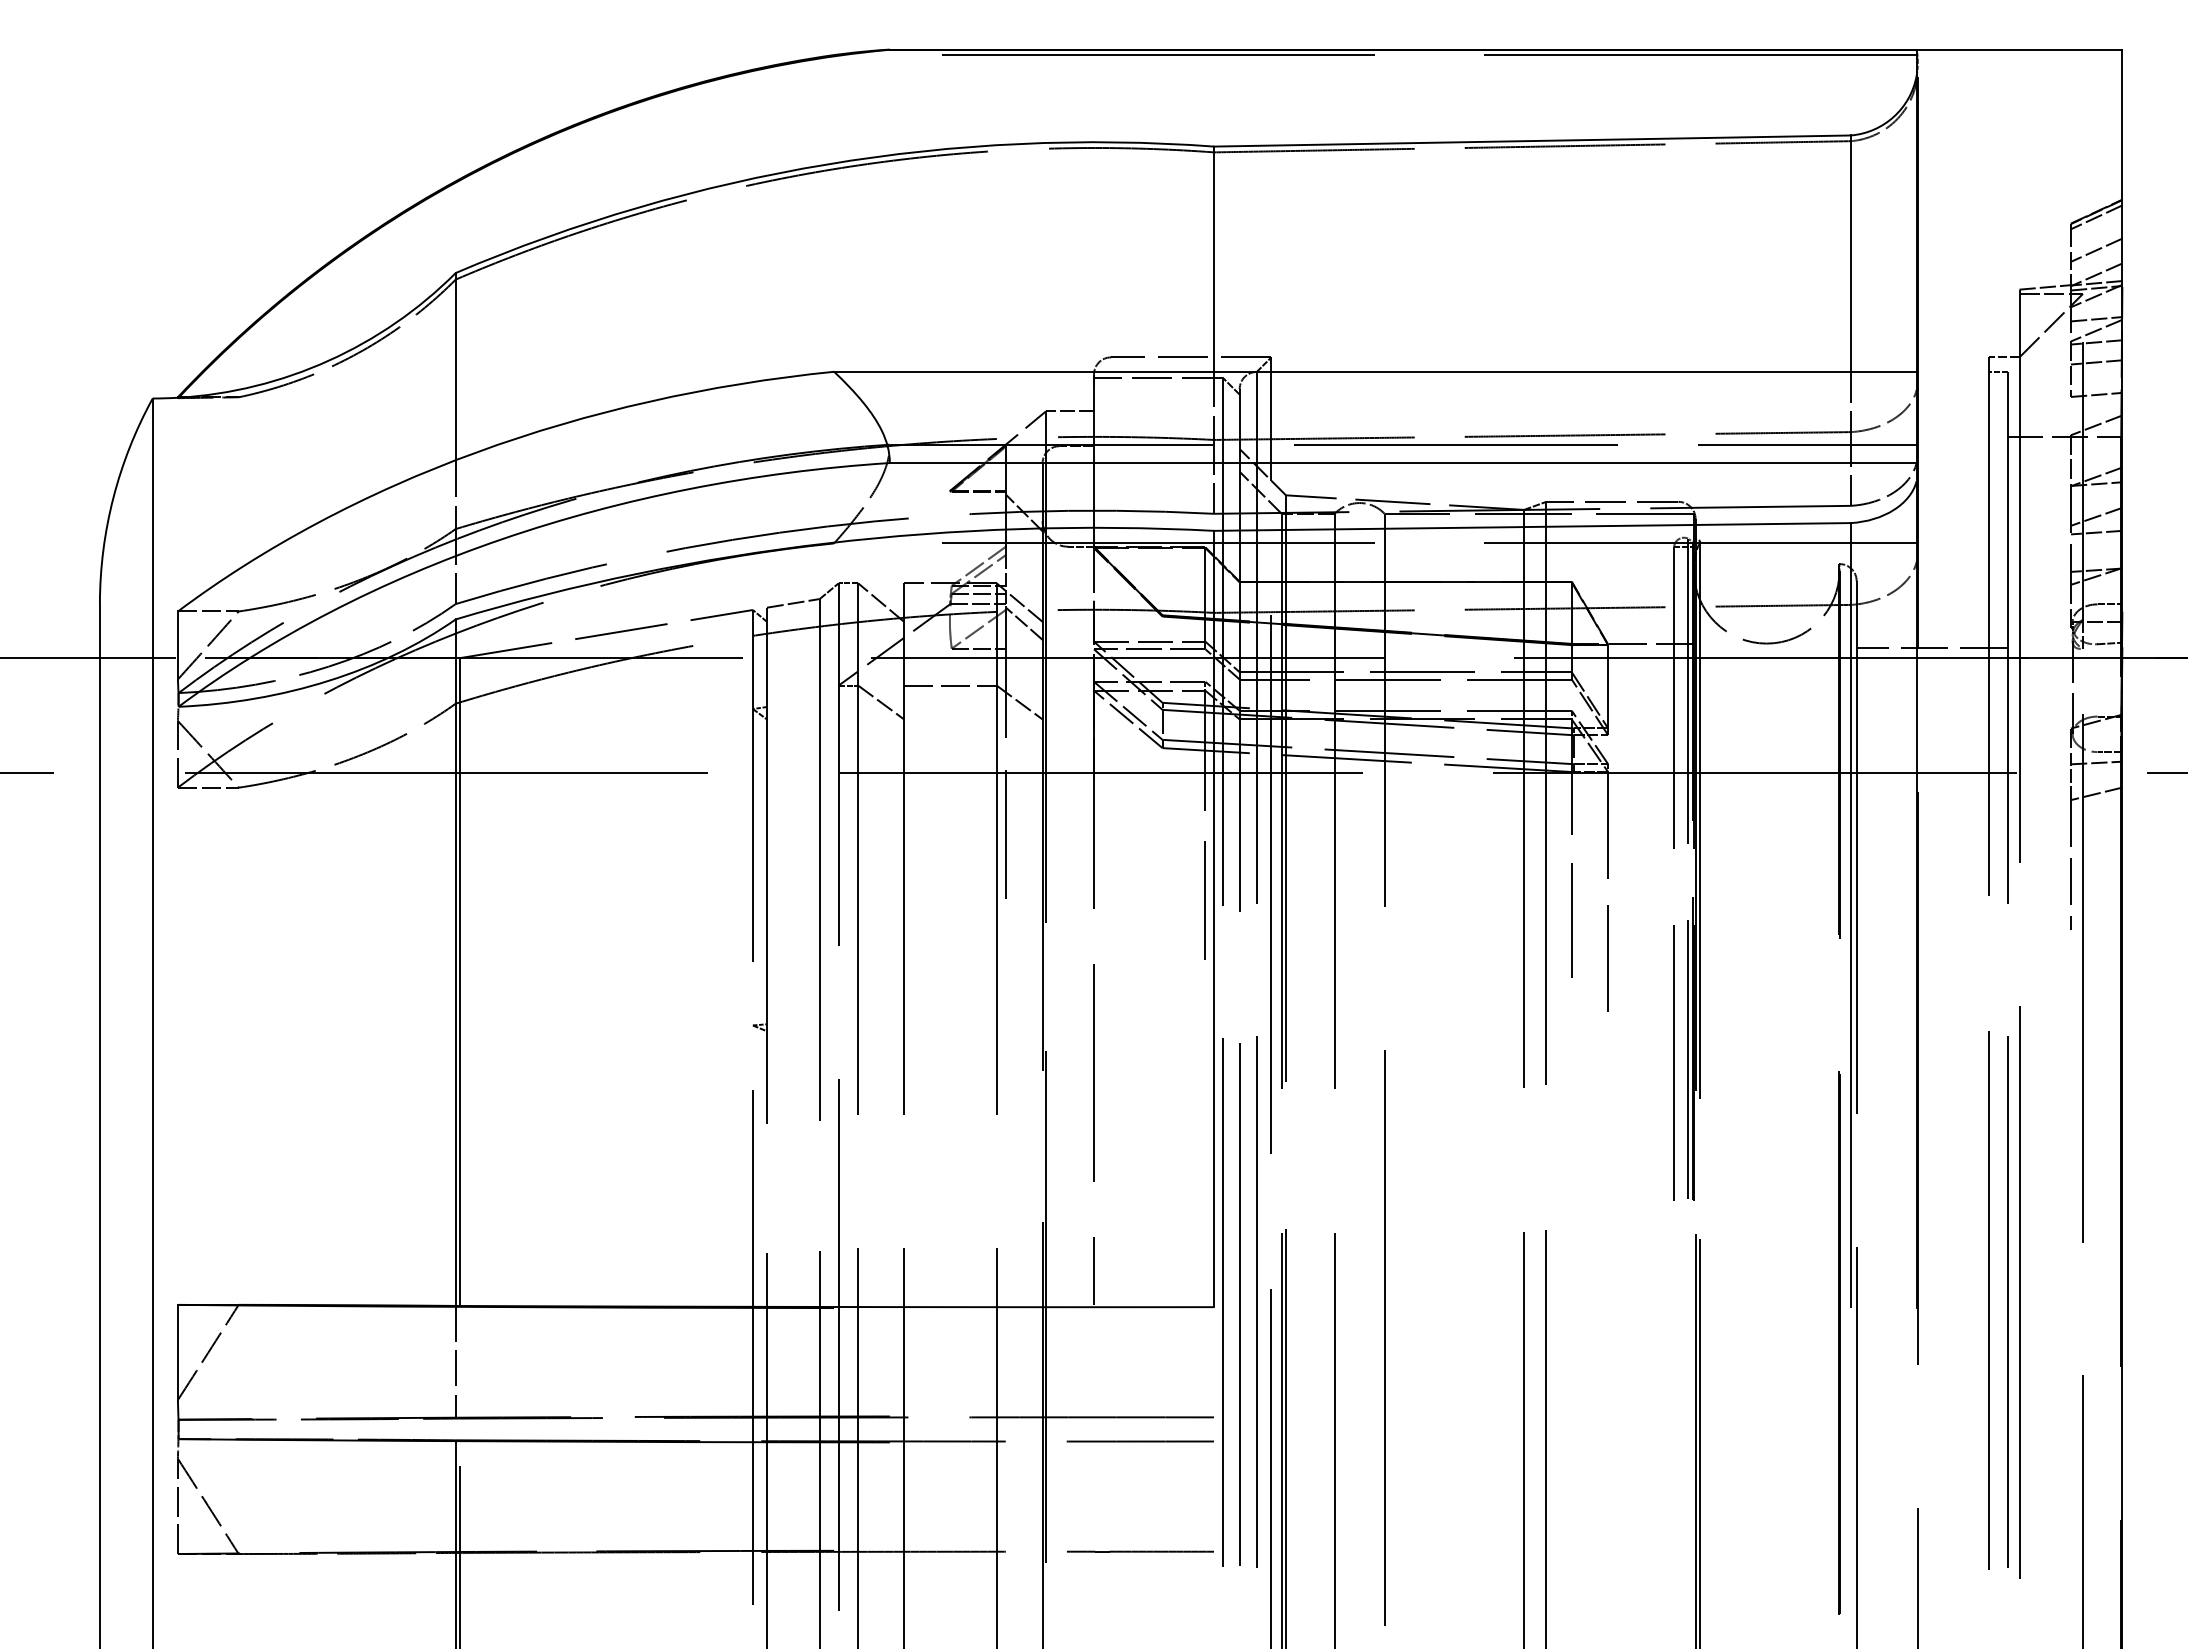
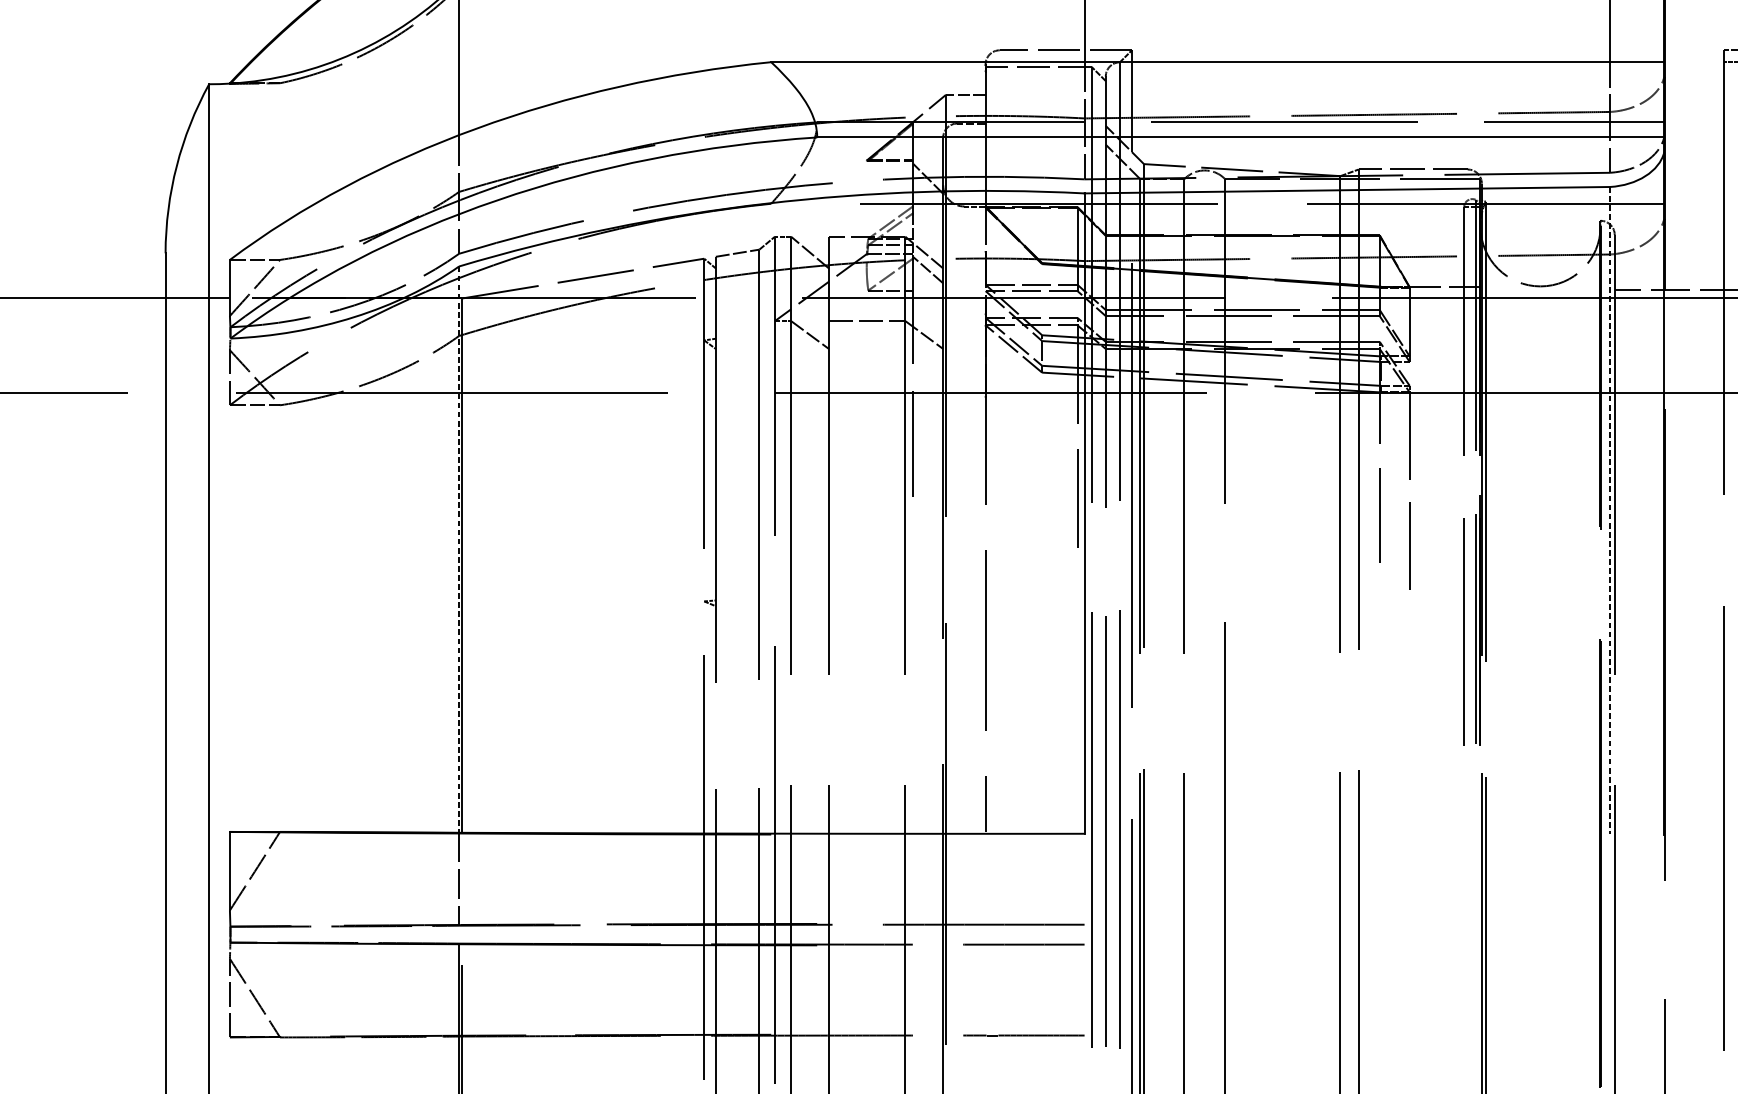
line: (1850, 915) -> (1609, 510), solid -> dashed
line: (455, 963) -> (458, 550), solid -> dashed

